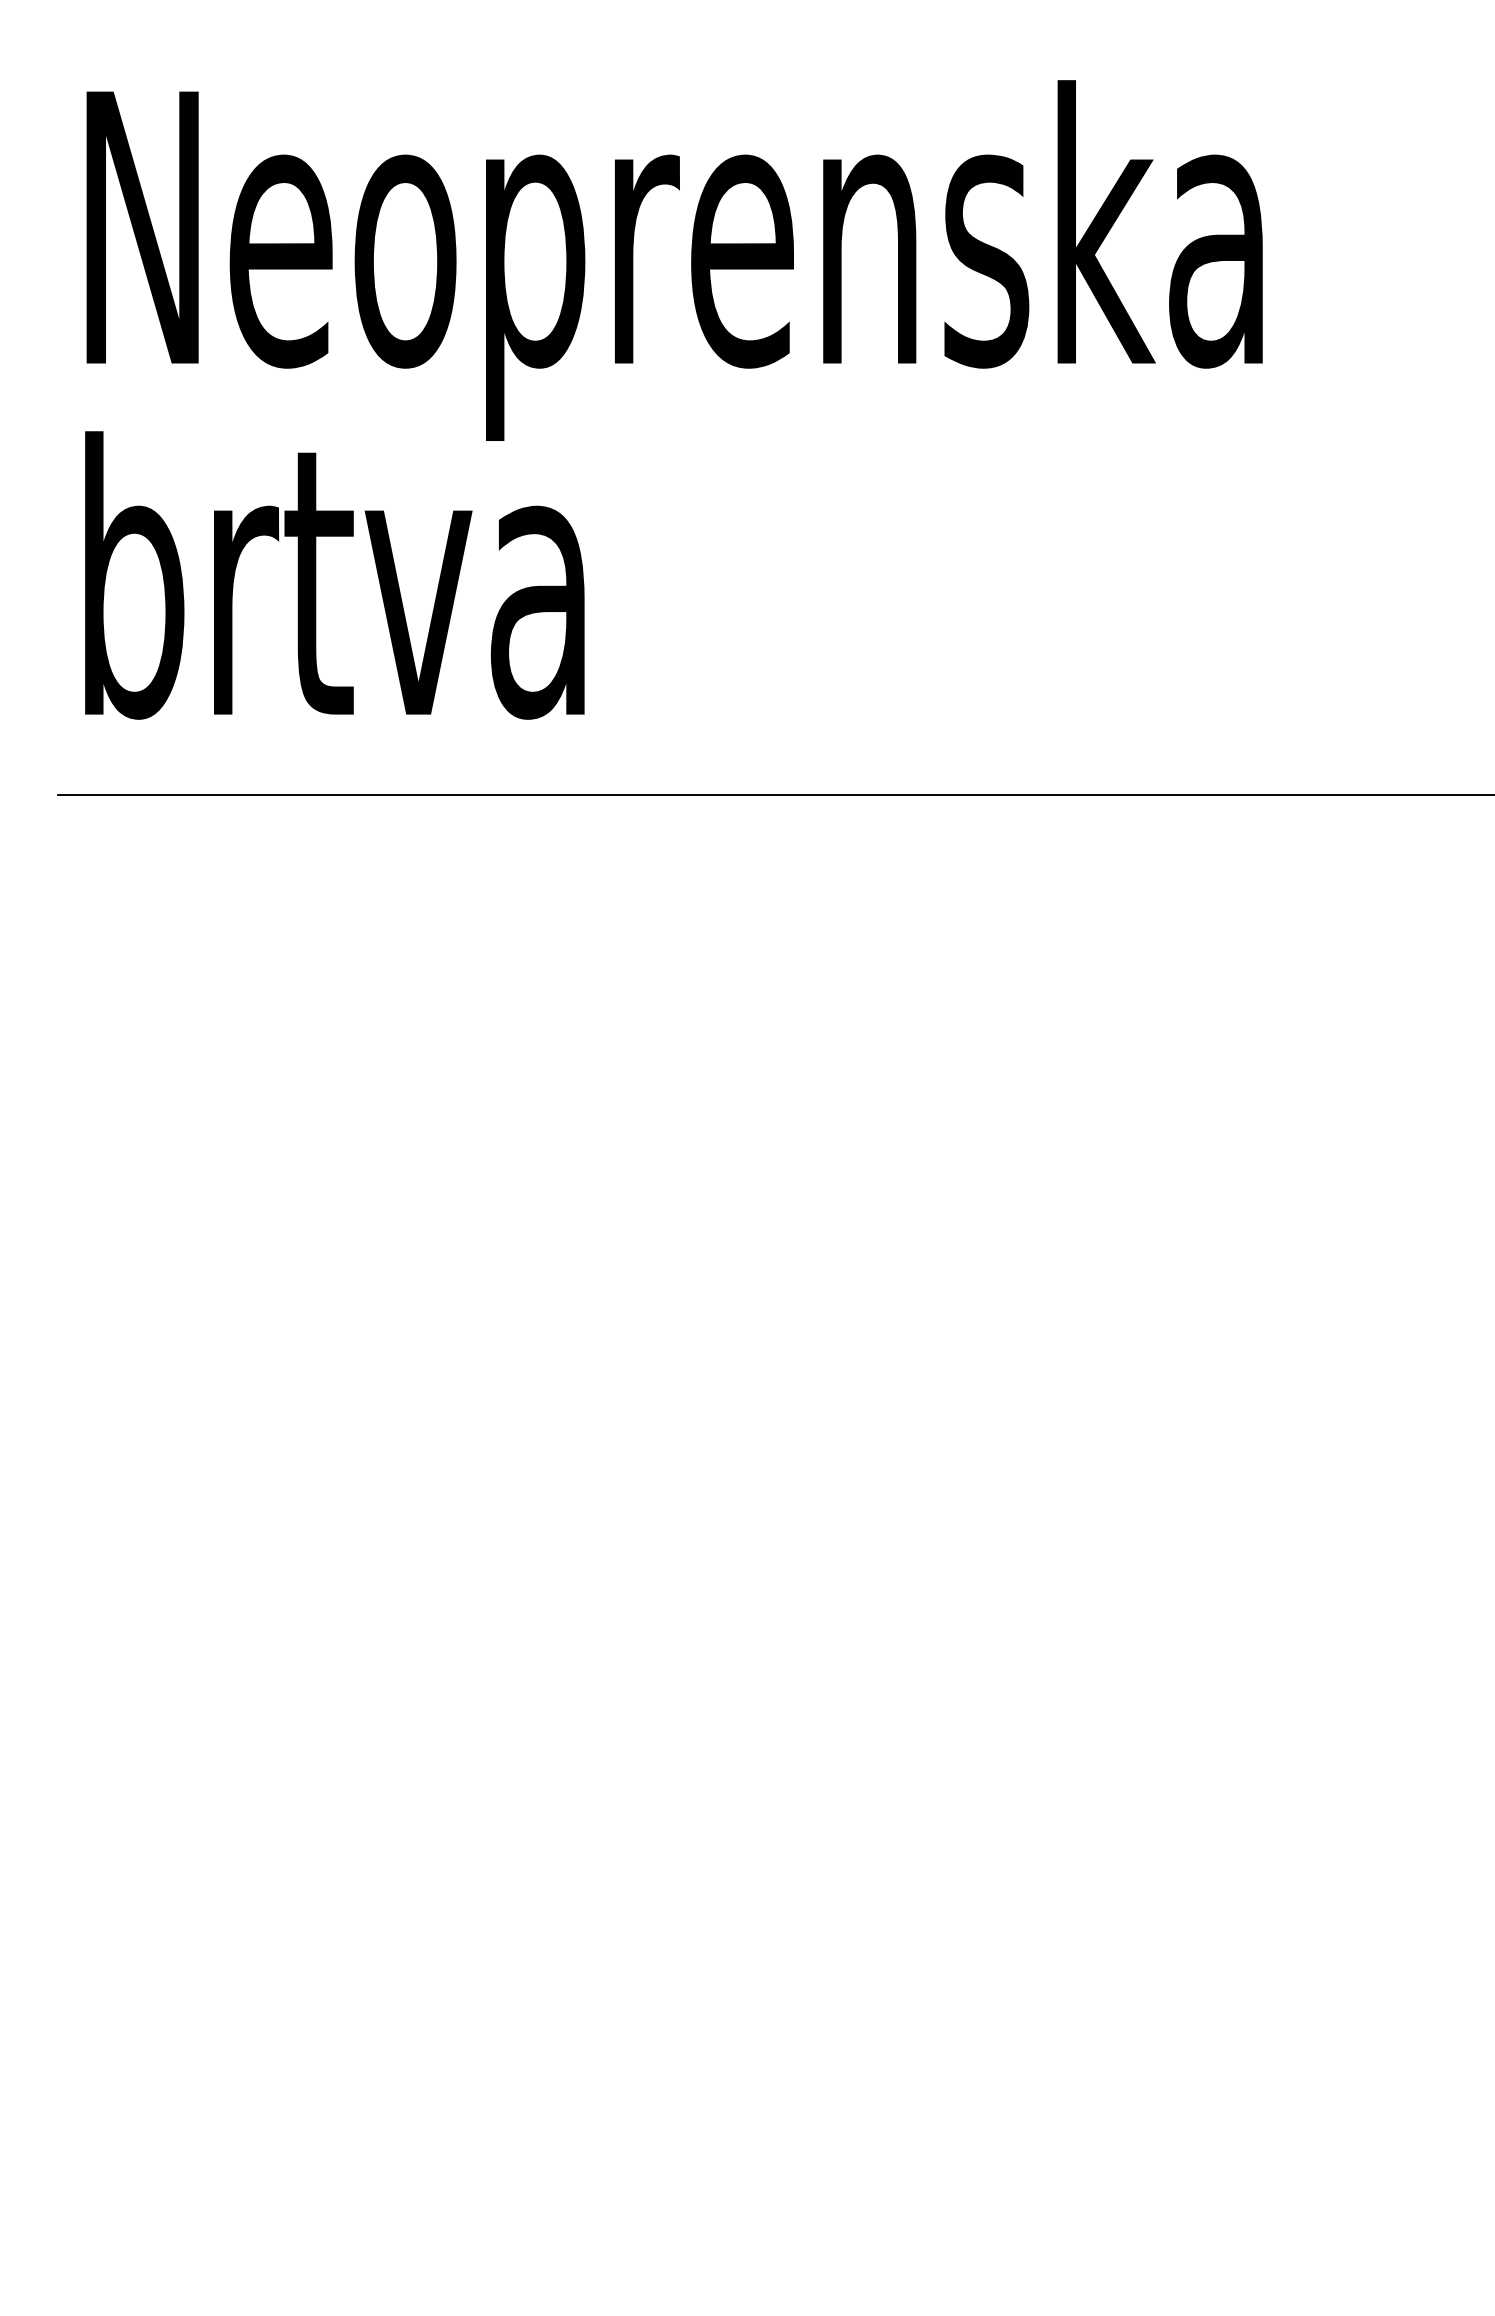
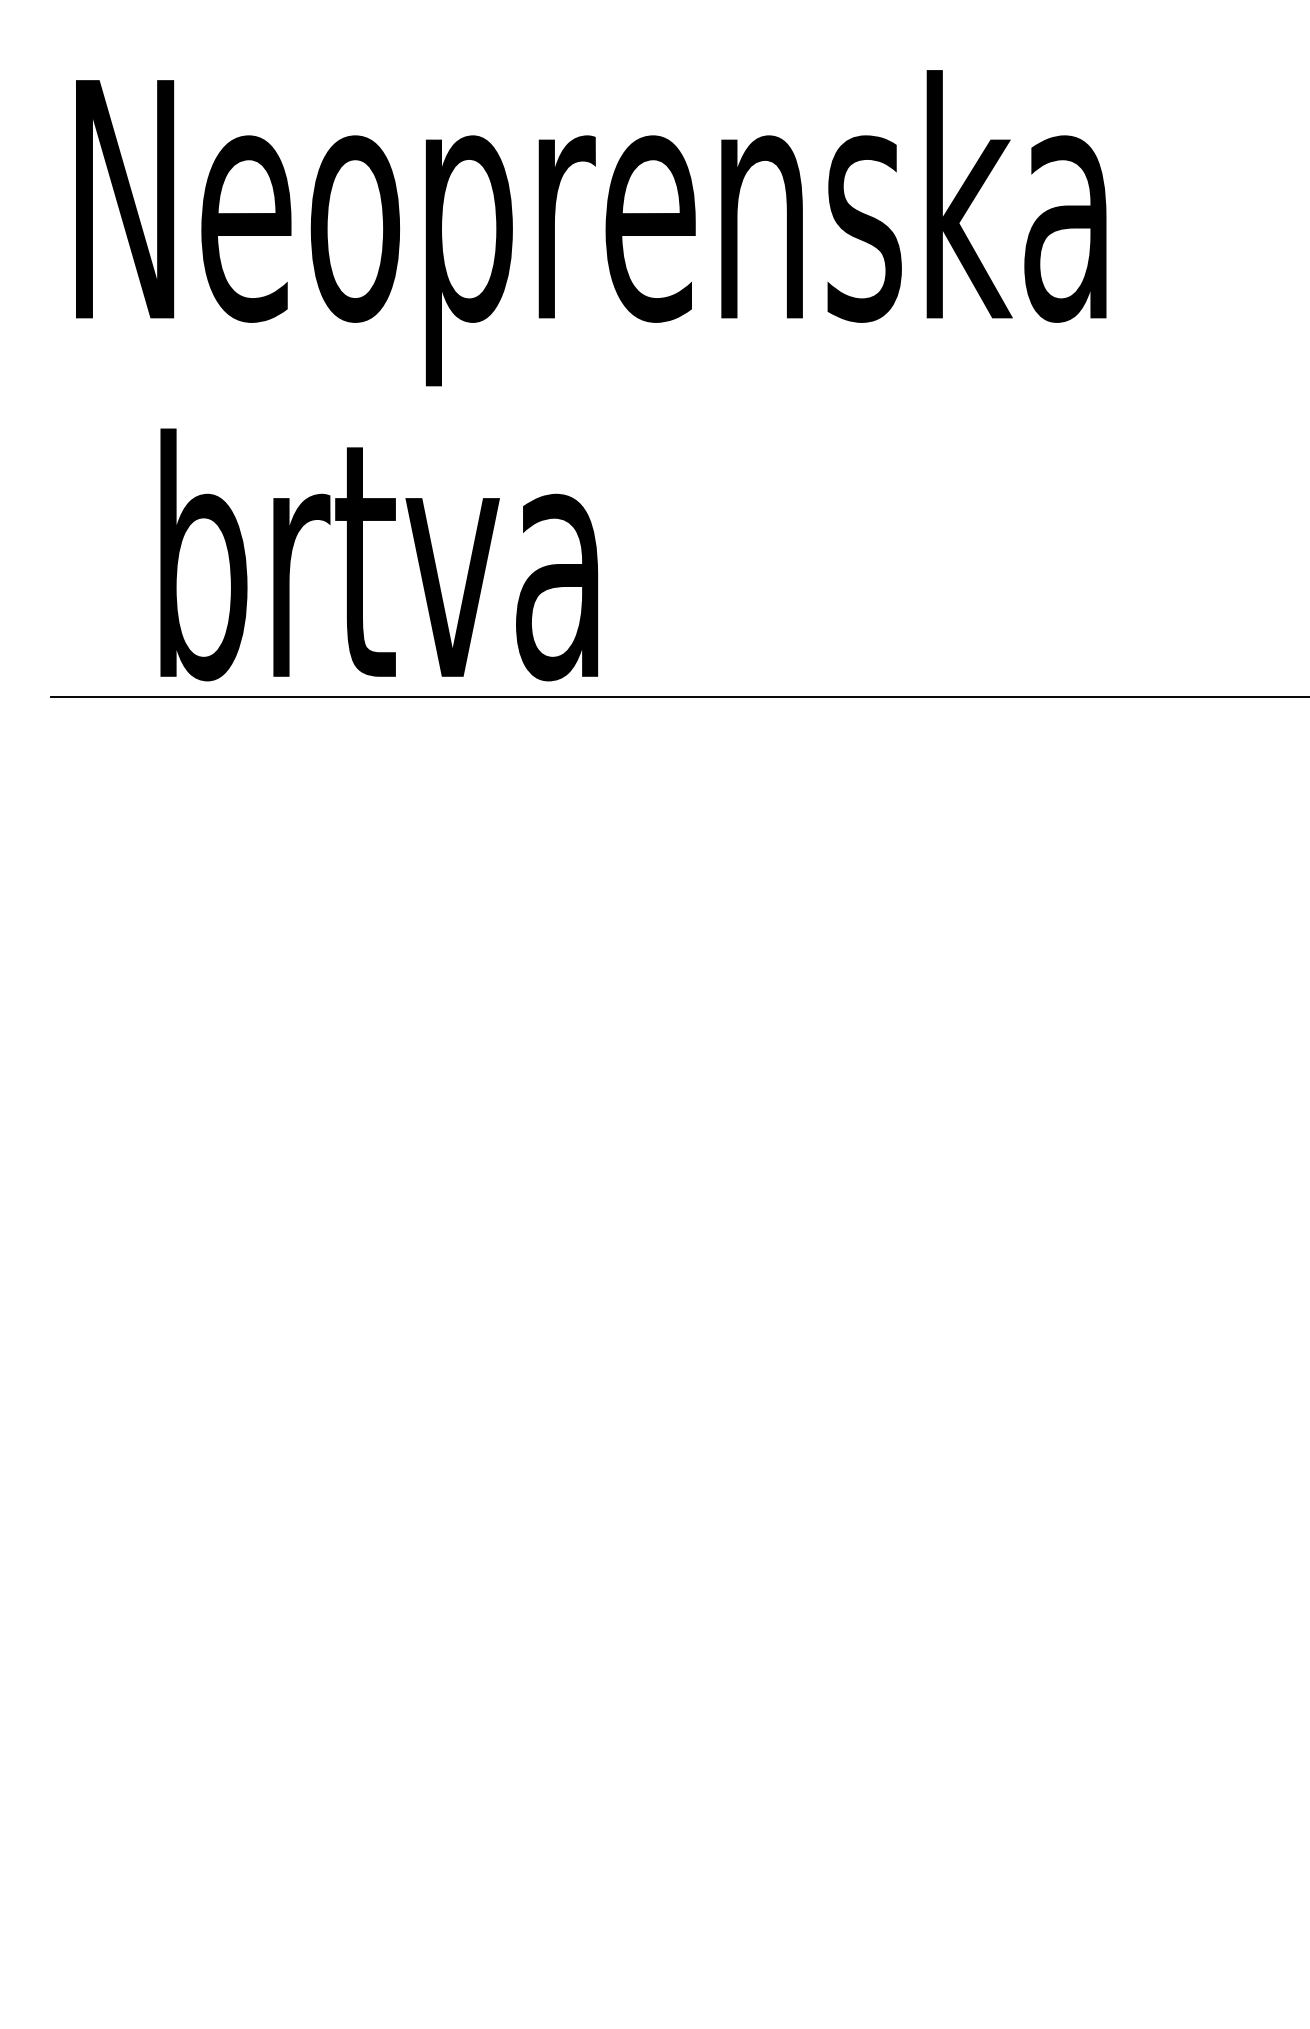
text: (334, 575) -> (378, 554), moved

